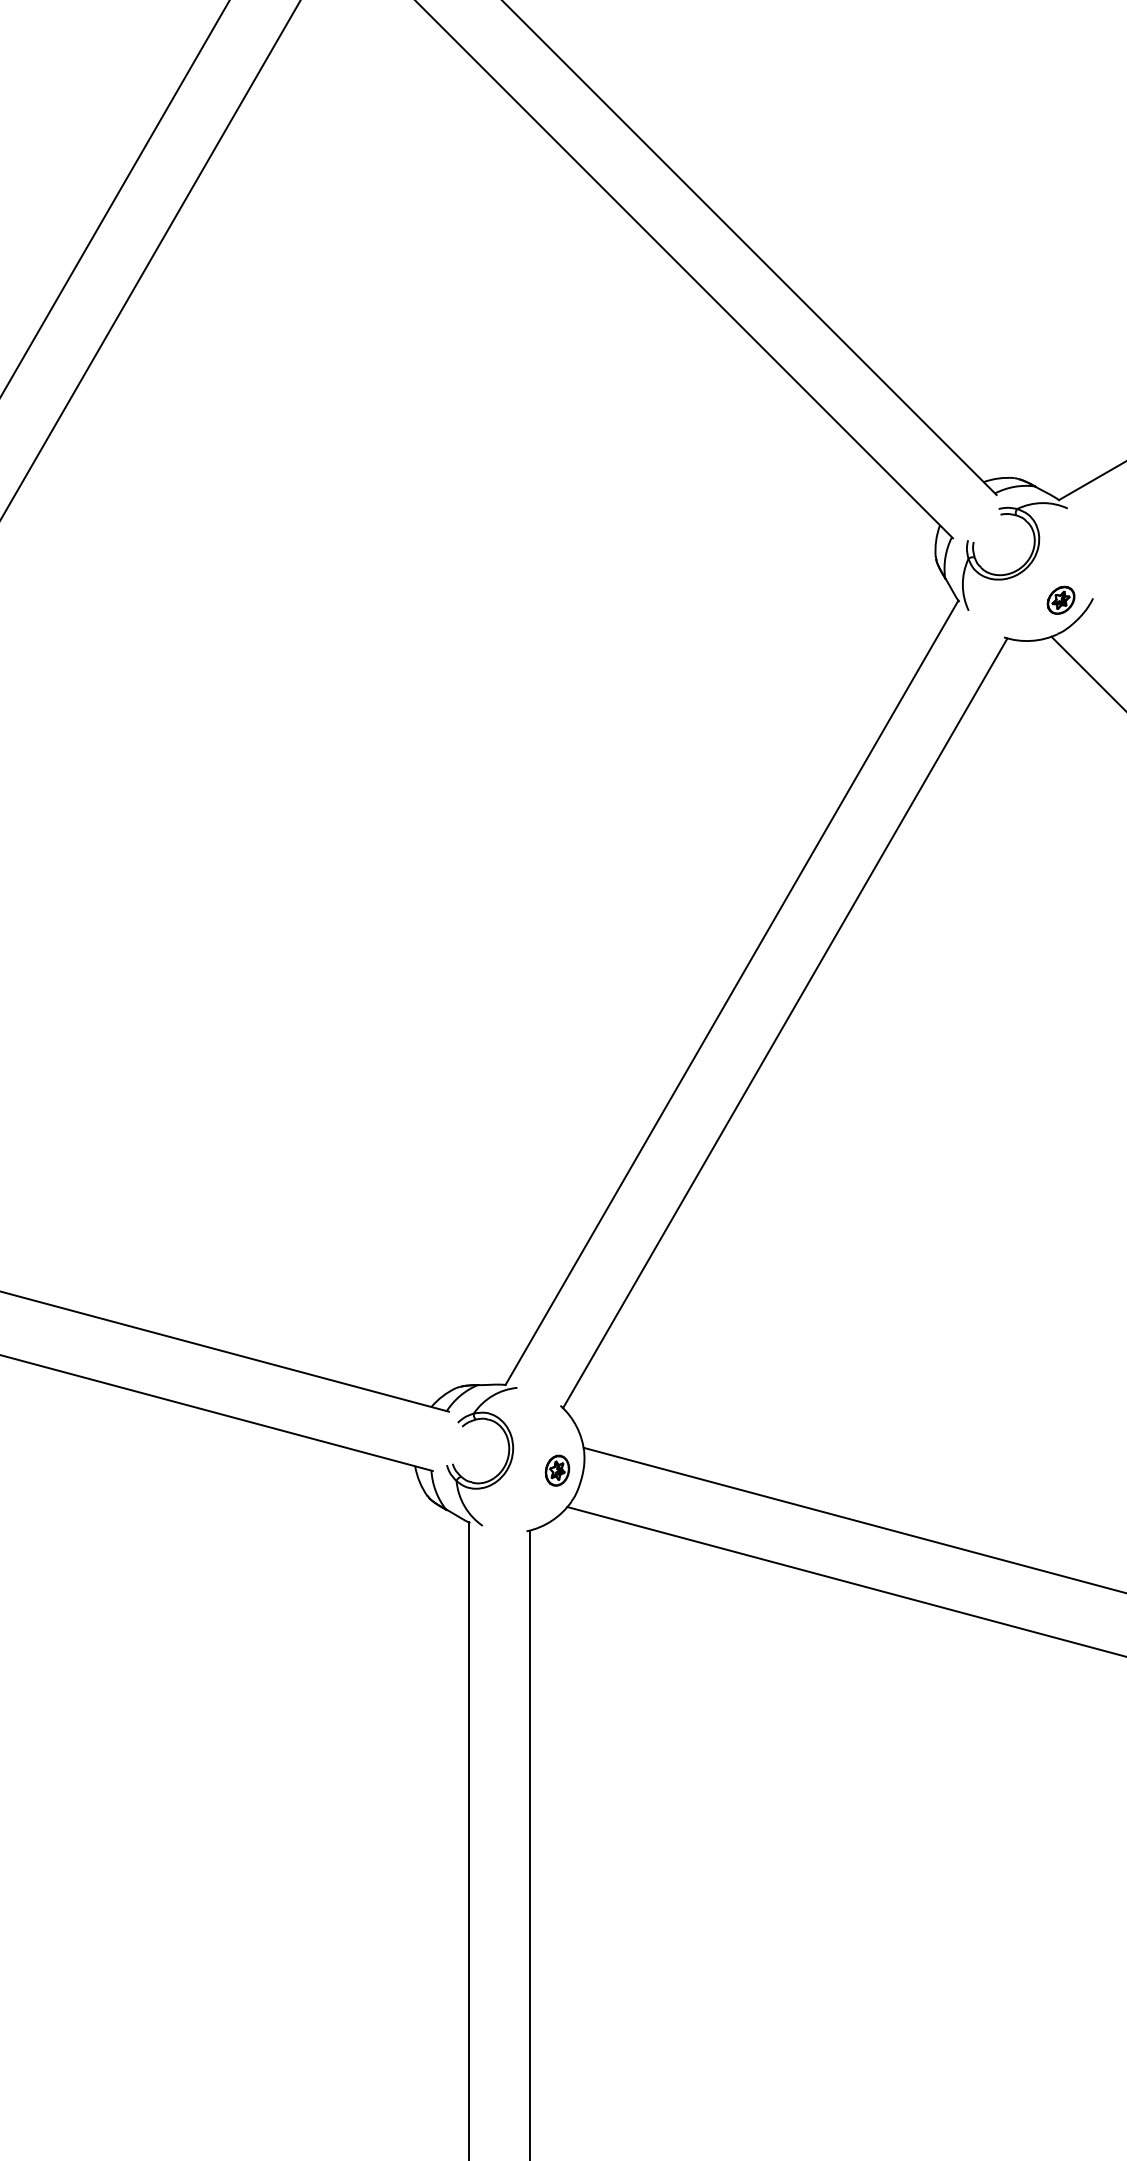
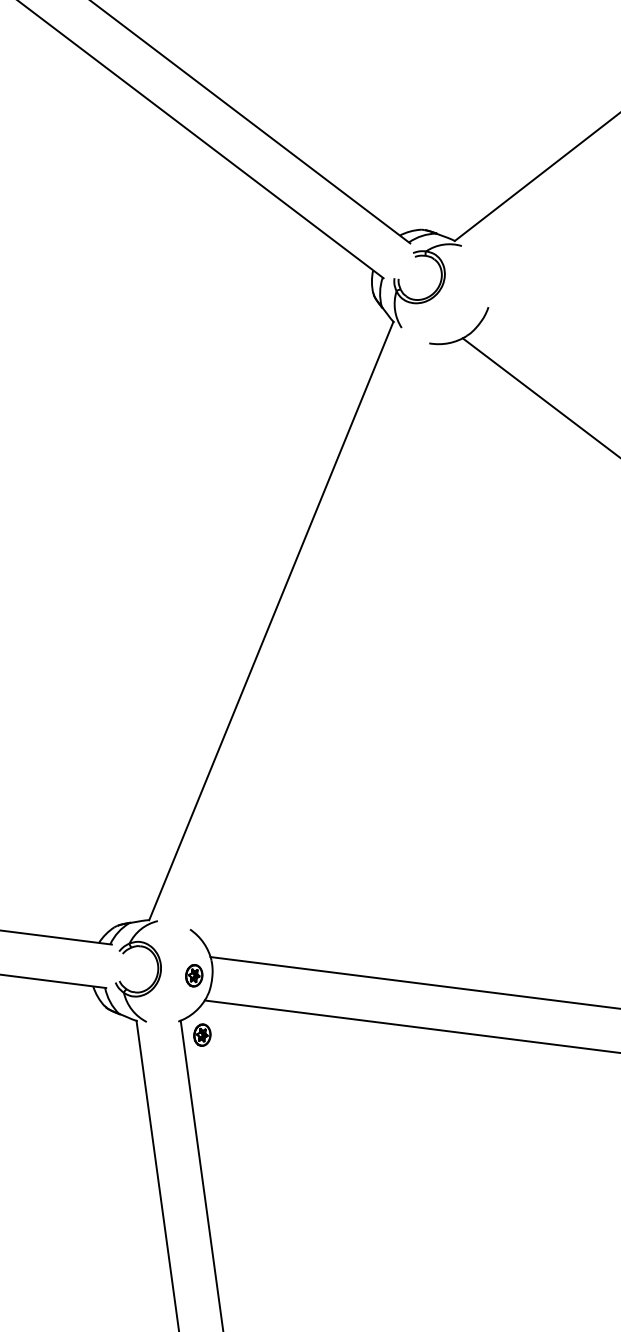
part: (1060, 599) -> (465, 311), removed
line: (785, 1023) -> (312, 637), removed
part: (557, 1554) -> (202, 1035), added

